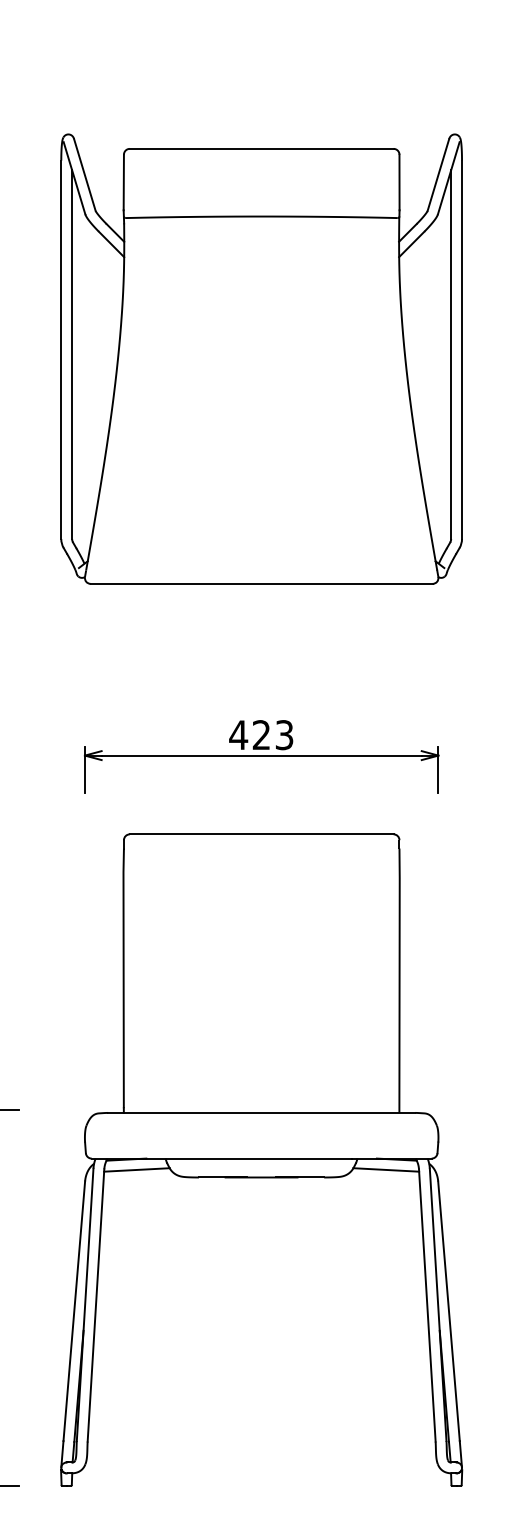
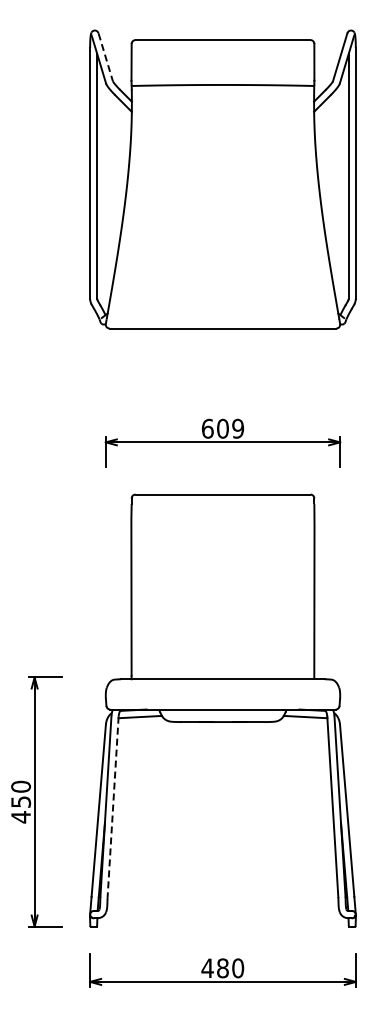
line: (84, 175) -> (105, 57), solid -> dashed
text: (260, 734) -> (222, 428), 423 -> 609
line: (96, 1306) -> (113, 807), solid -> dashed

